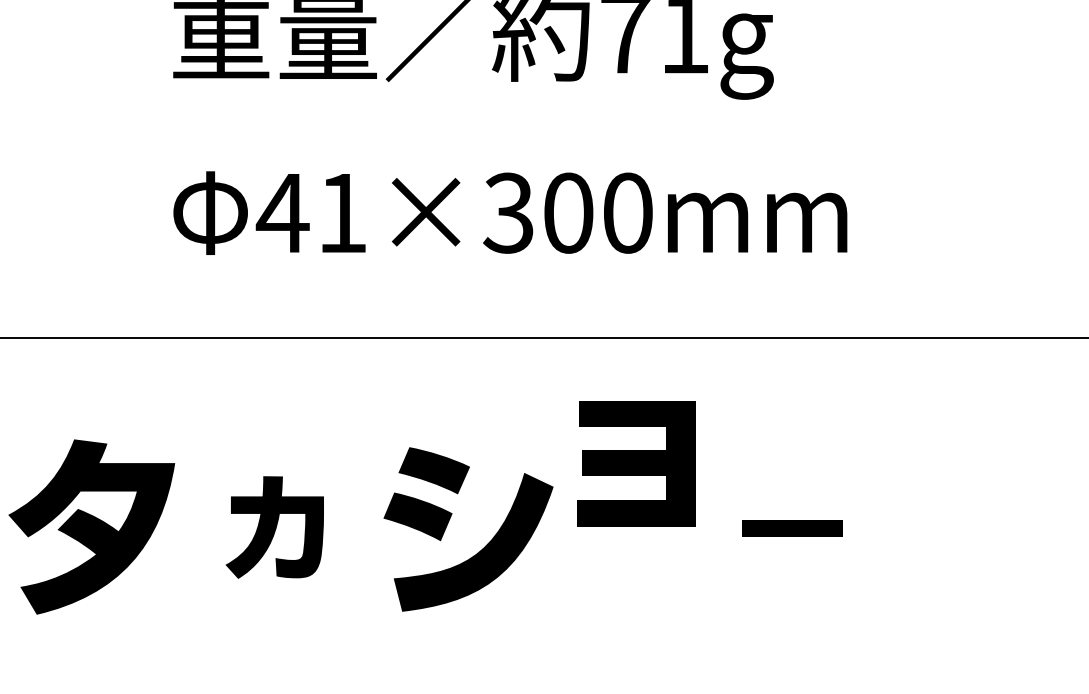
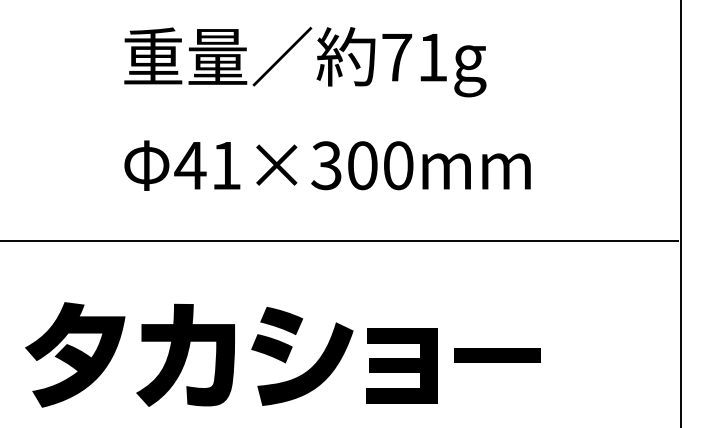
part: (636, 463) -> (401, 365), moved
part: (274, 526) -> (185, 354), size x1.67
part: (792, 527) -> (497, 355), size x1.43

